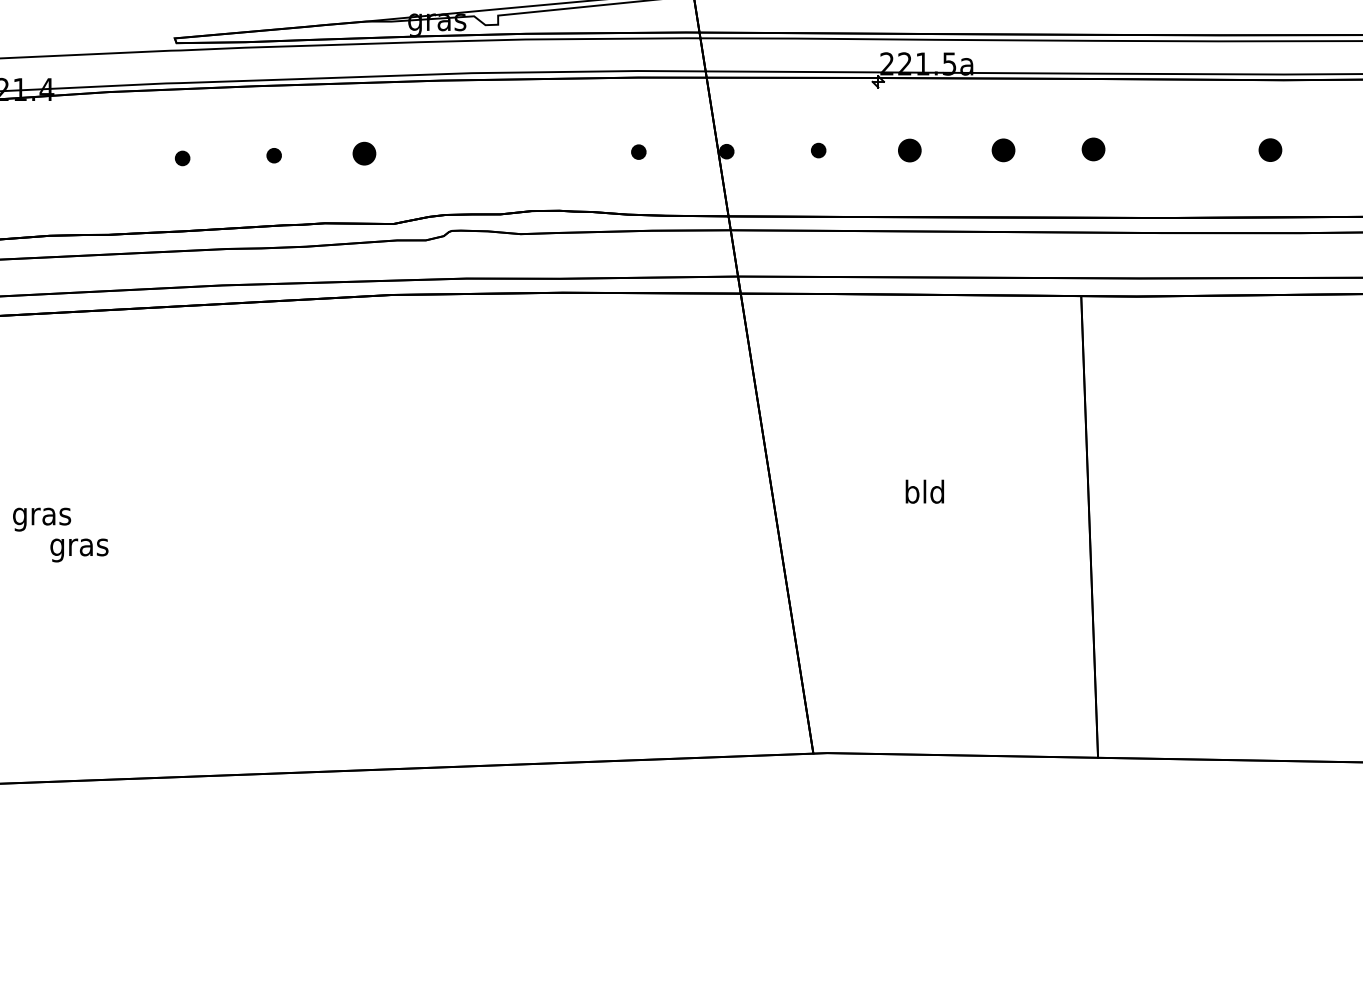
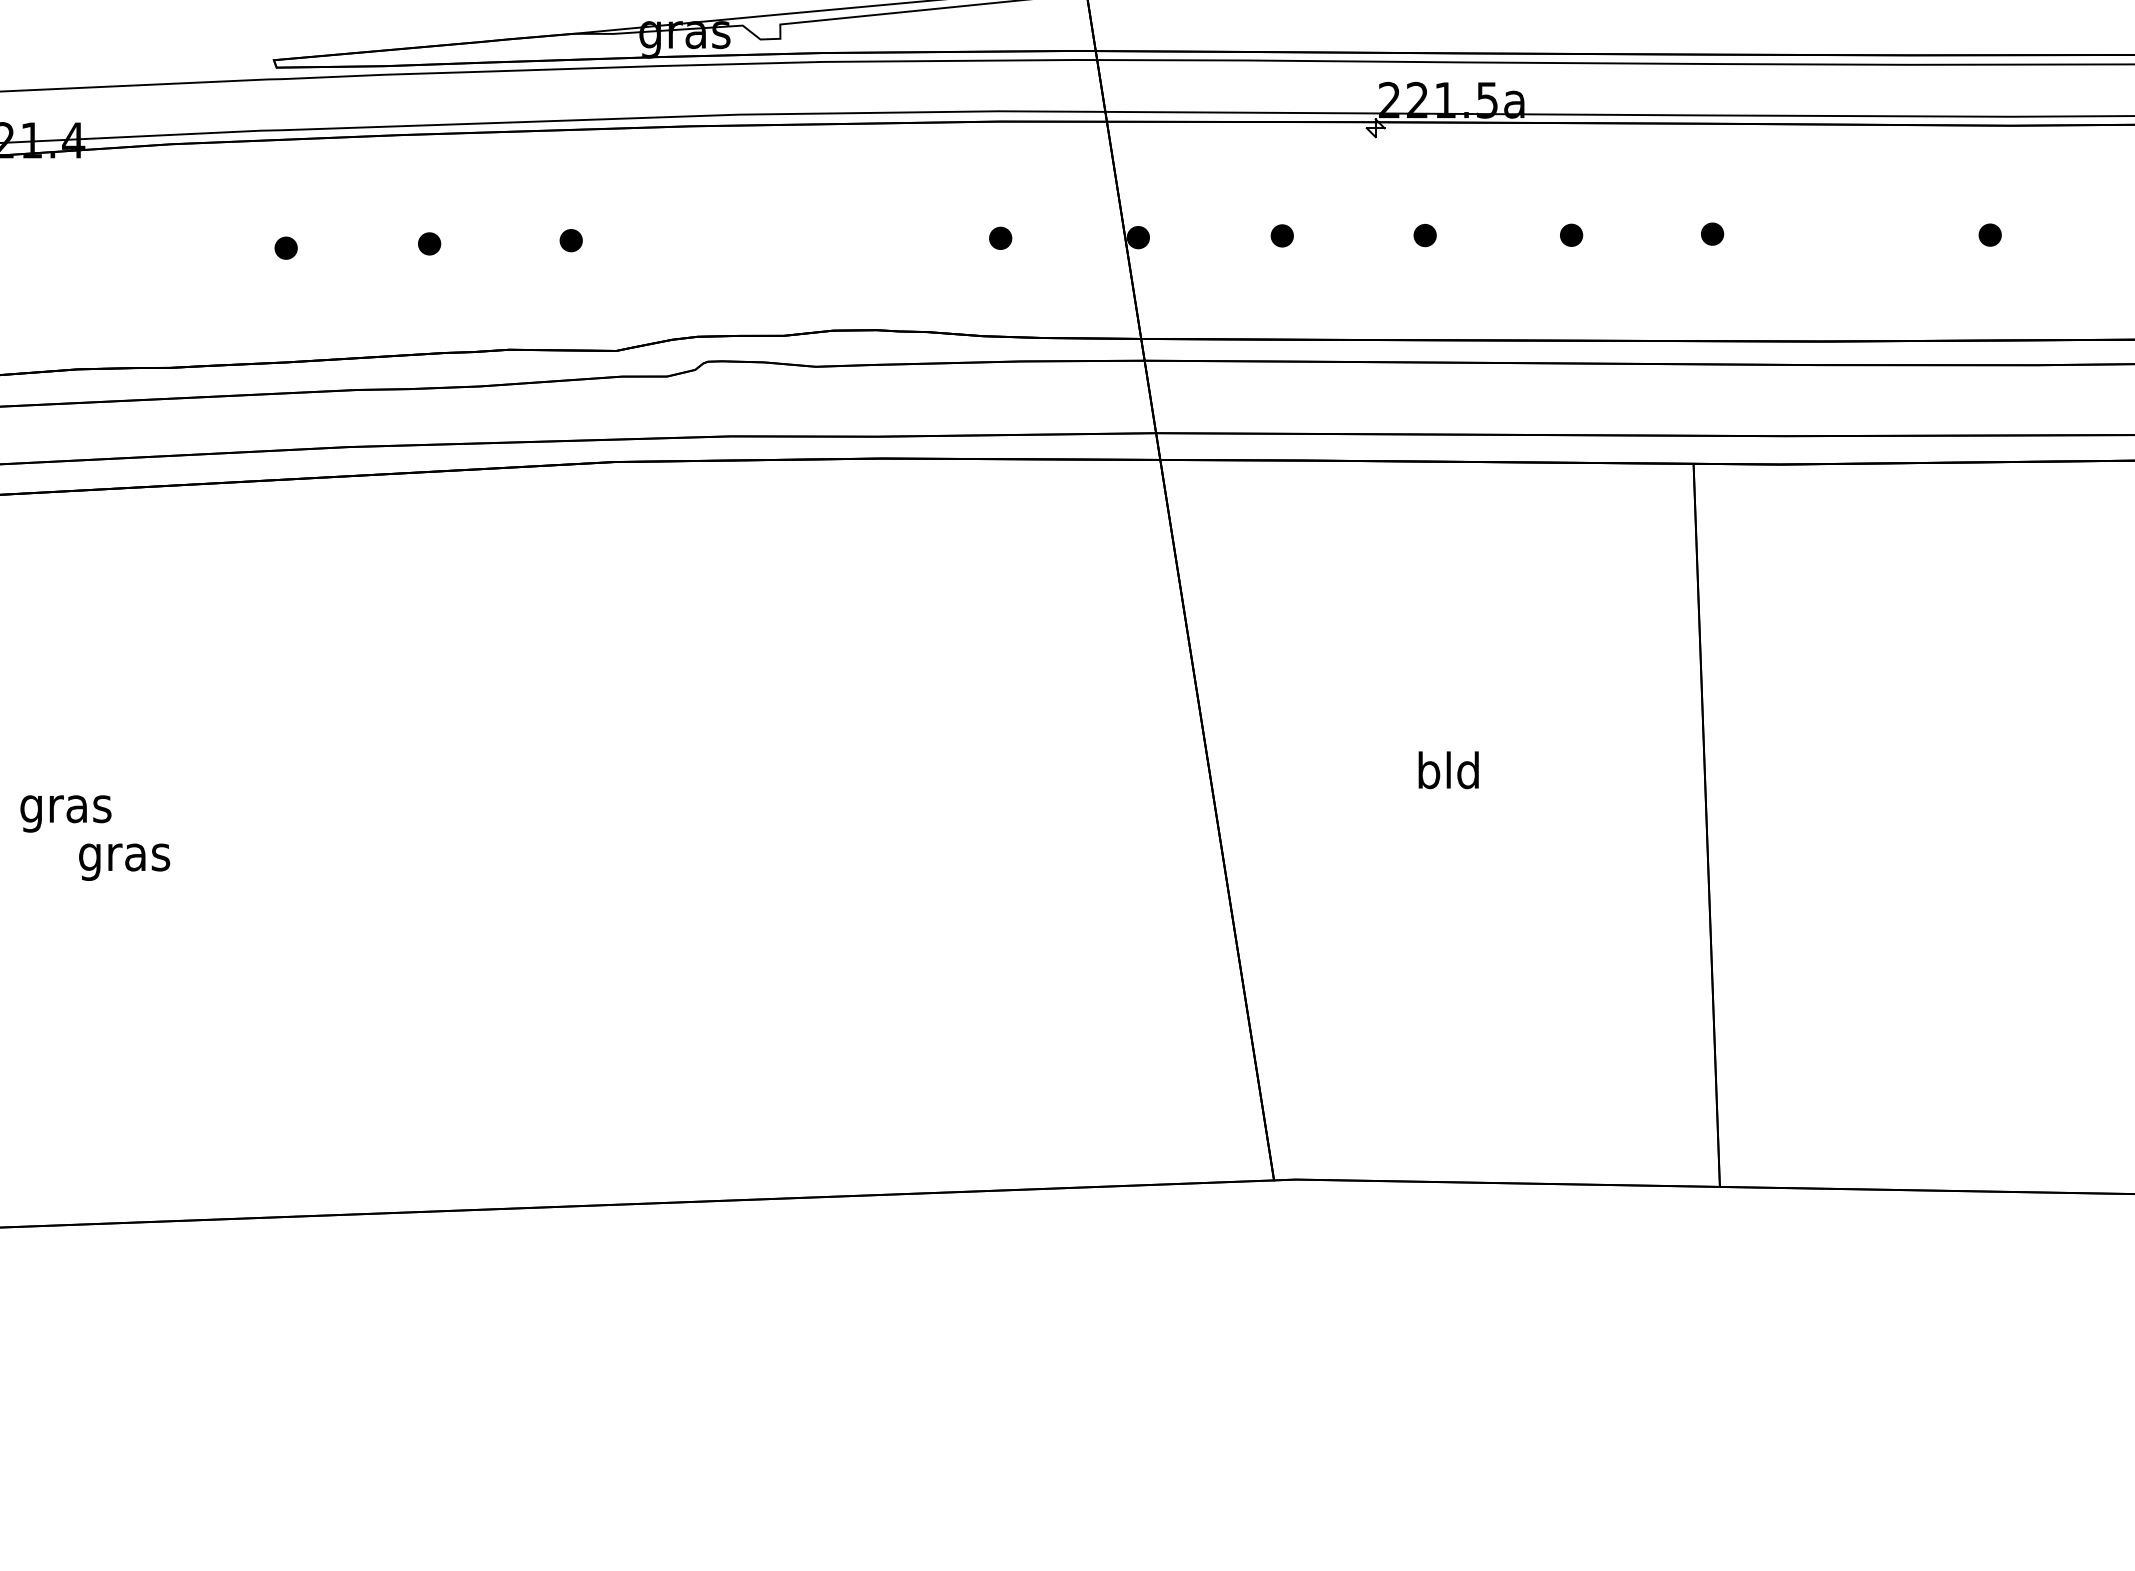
part: (909, 149) -> (1424, 234), size x0.62
part: (1002, 149) -> (1570, 234), size x0.62
part: (1092, 149) -> (1711, 234), size x0.62
part: (1270, 149) -> (1989, 234), size x0.62
part: (364, 153) -> (571, 240), size x0.62

